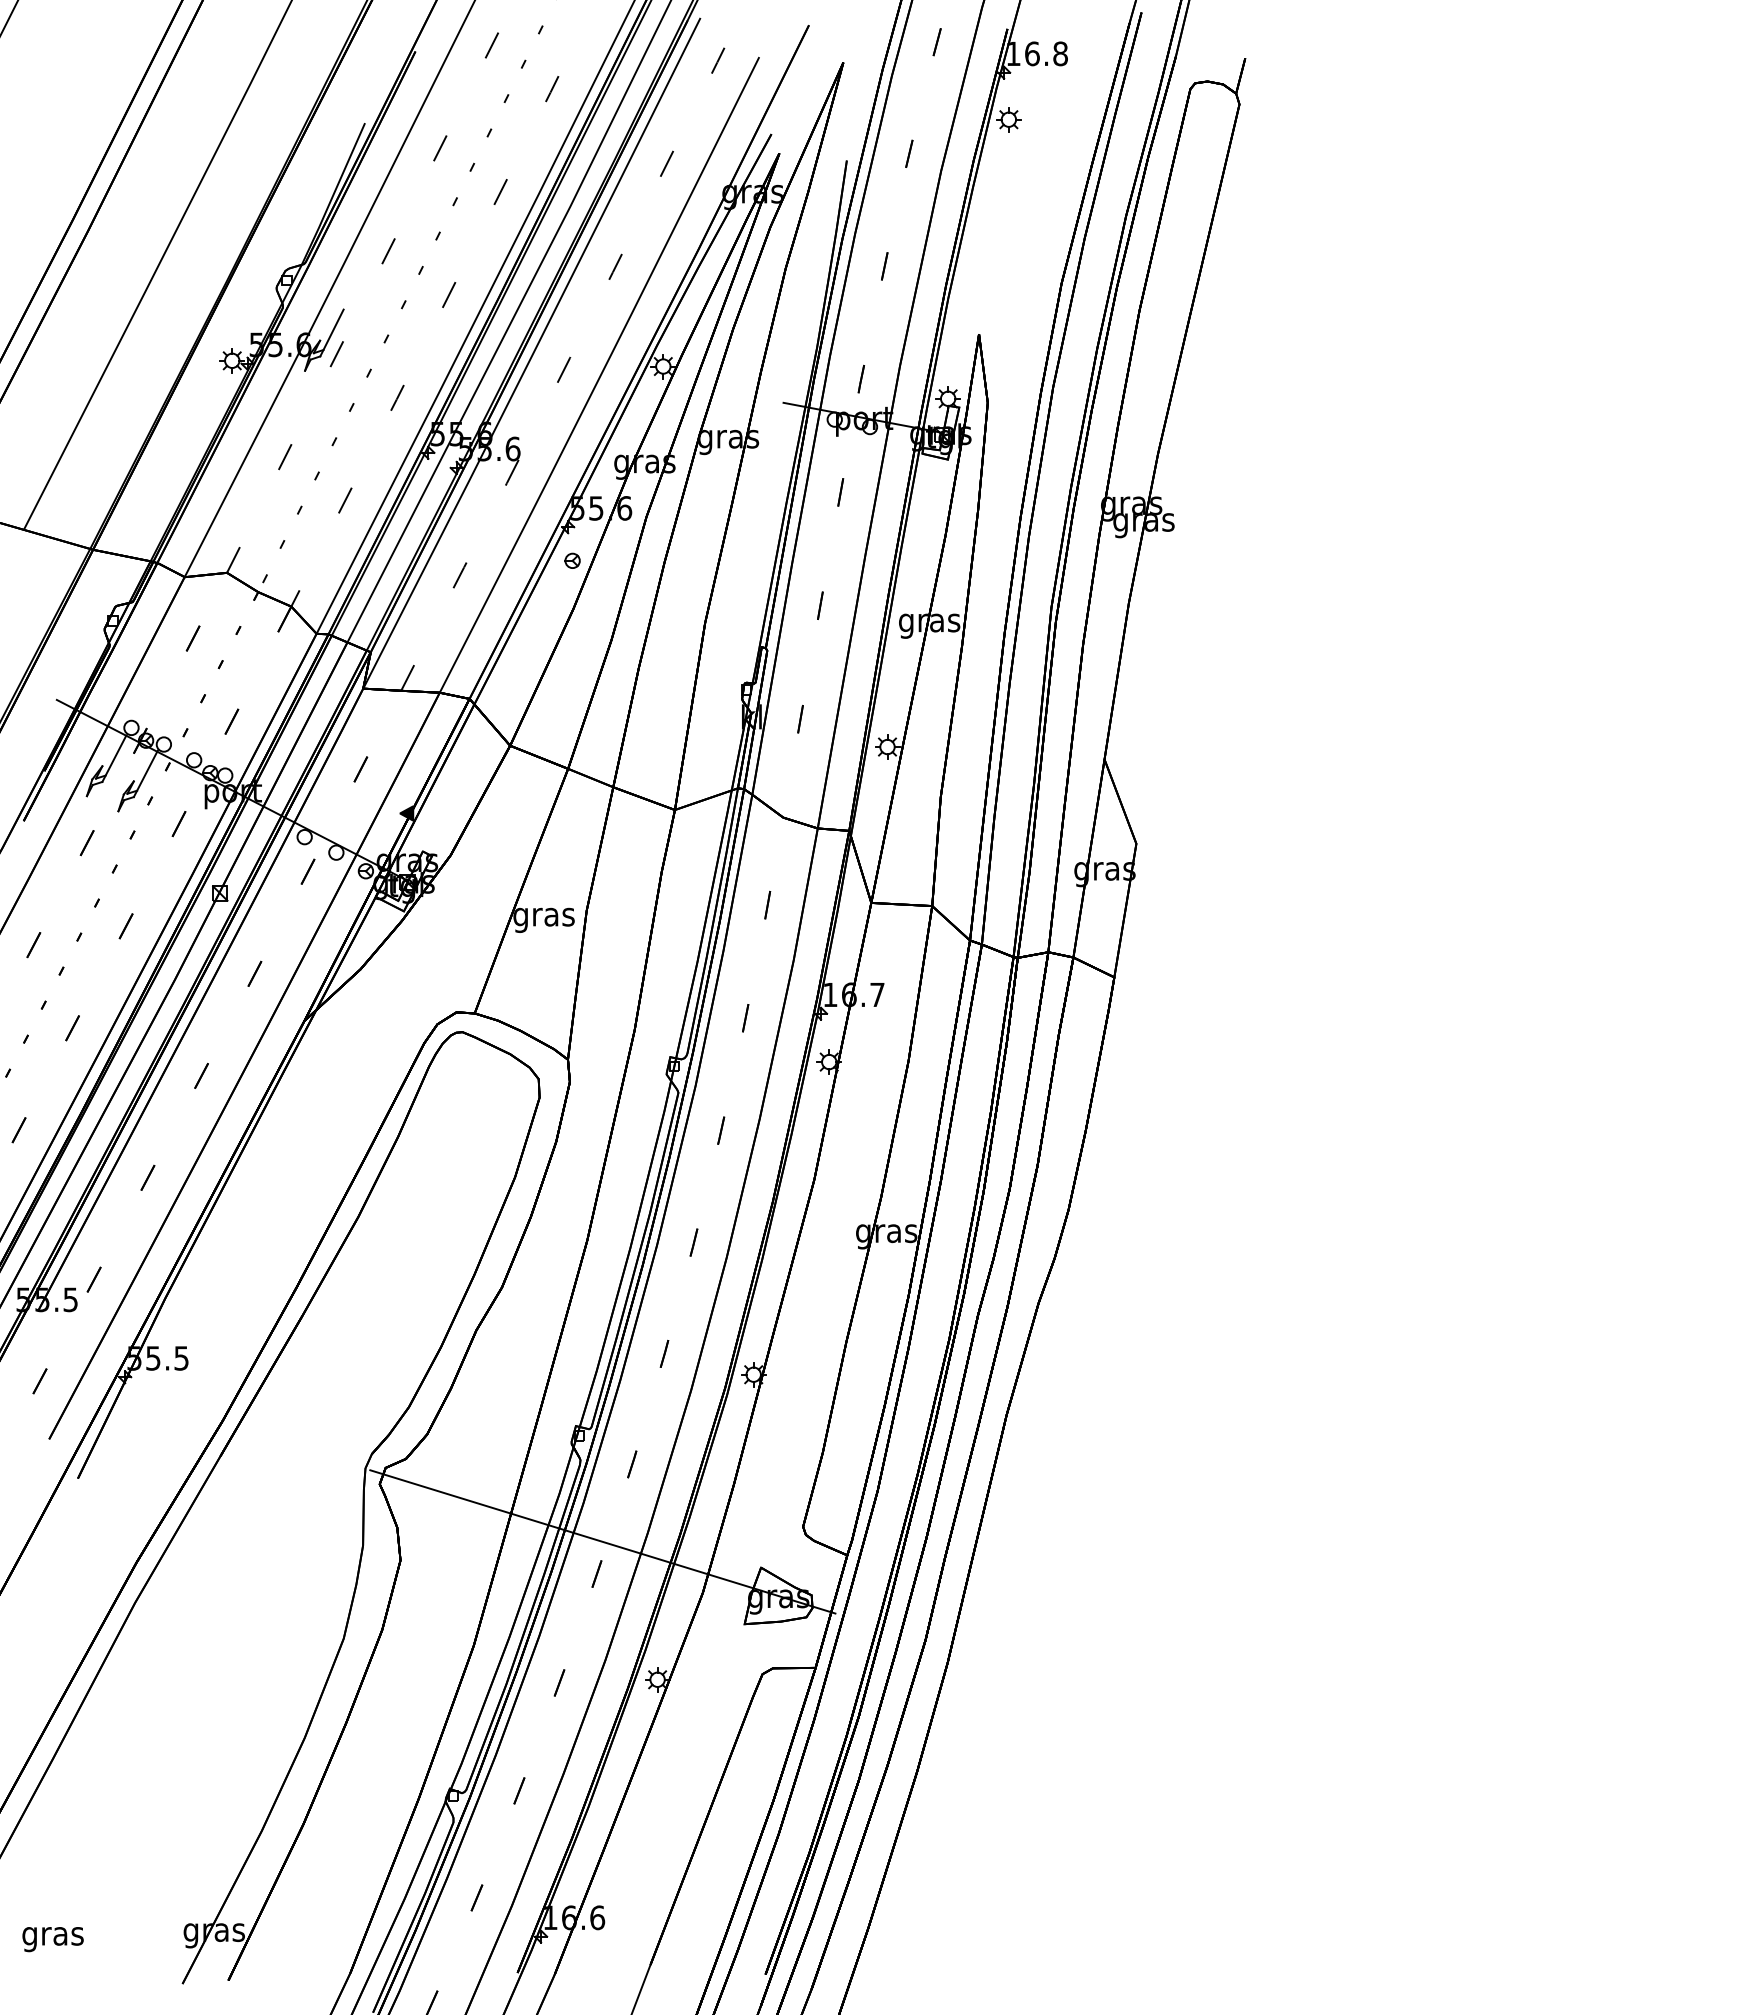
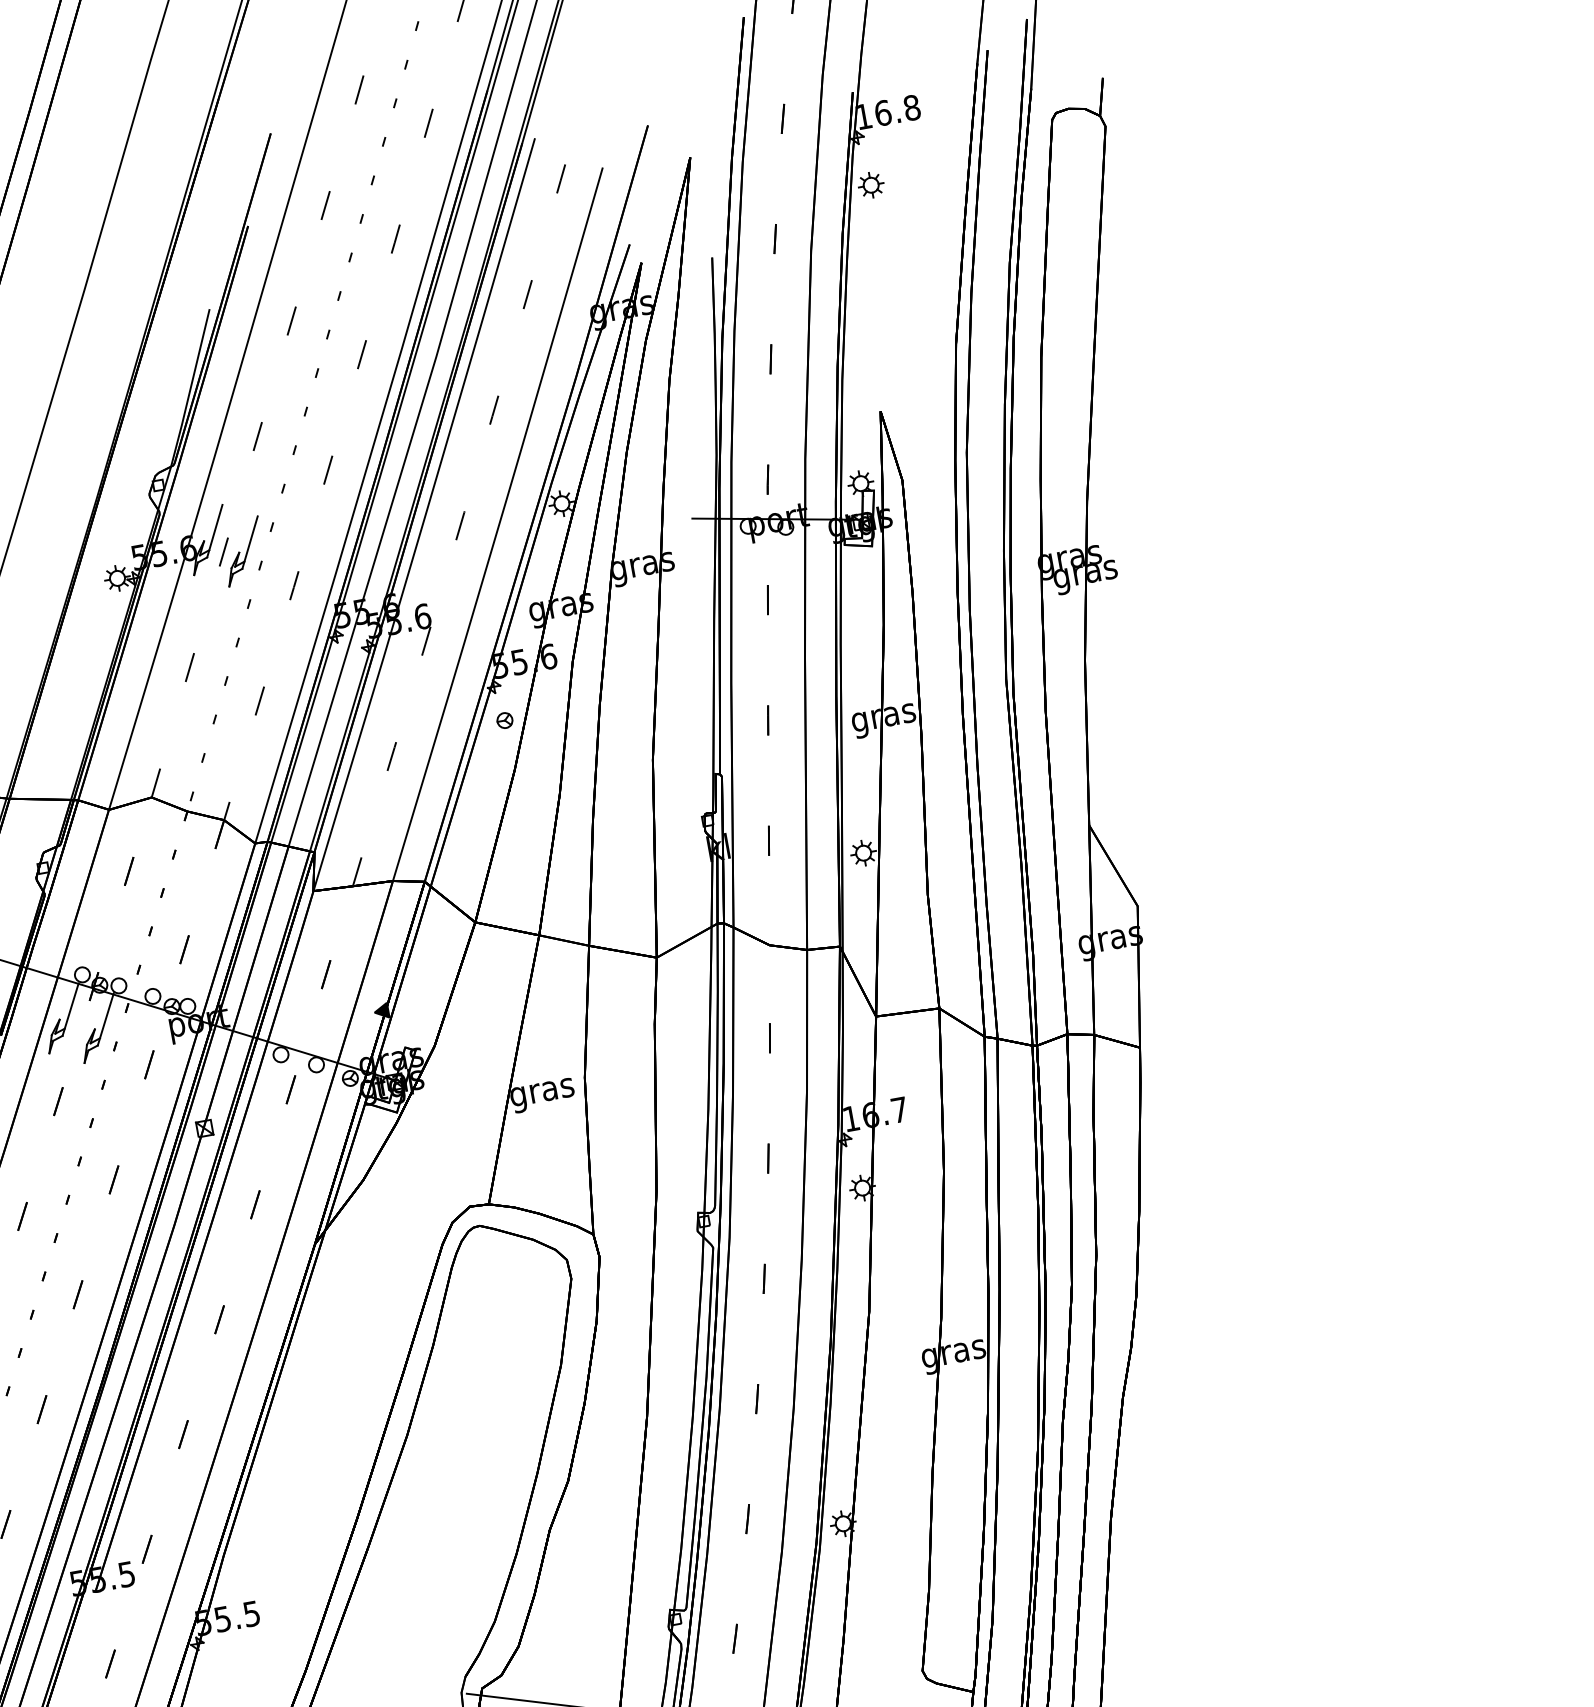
part: (355, 356) -> (243, 550), added

